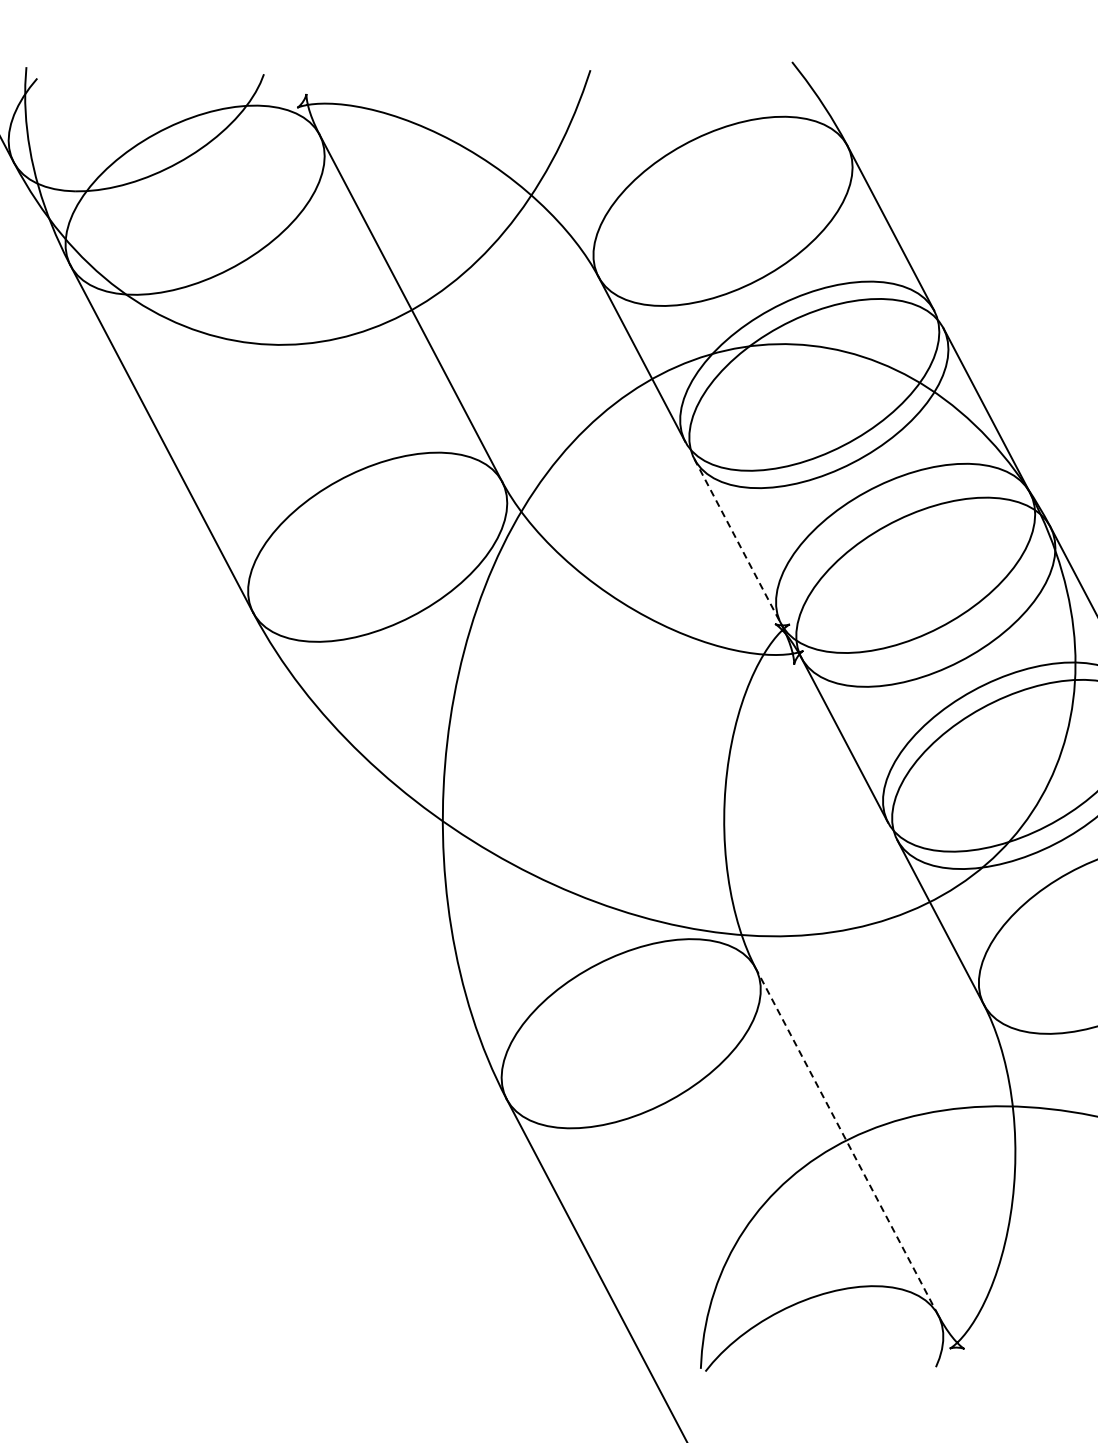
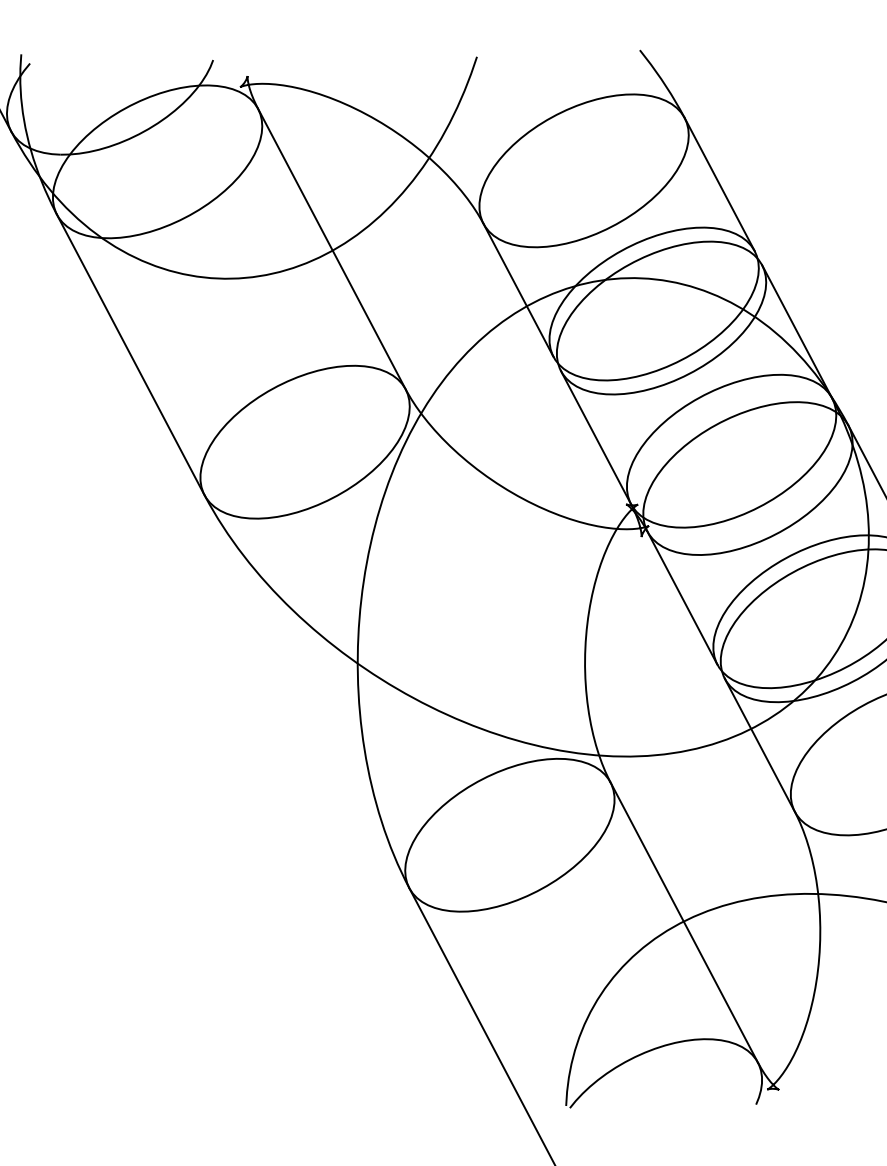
line: (737, 541) -> (595, 437), dashed -> solid
line: (846, 1141) -> (683, 922), dashed -> solid

